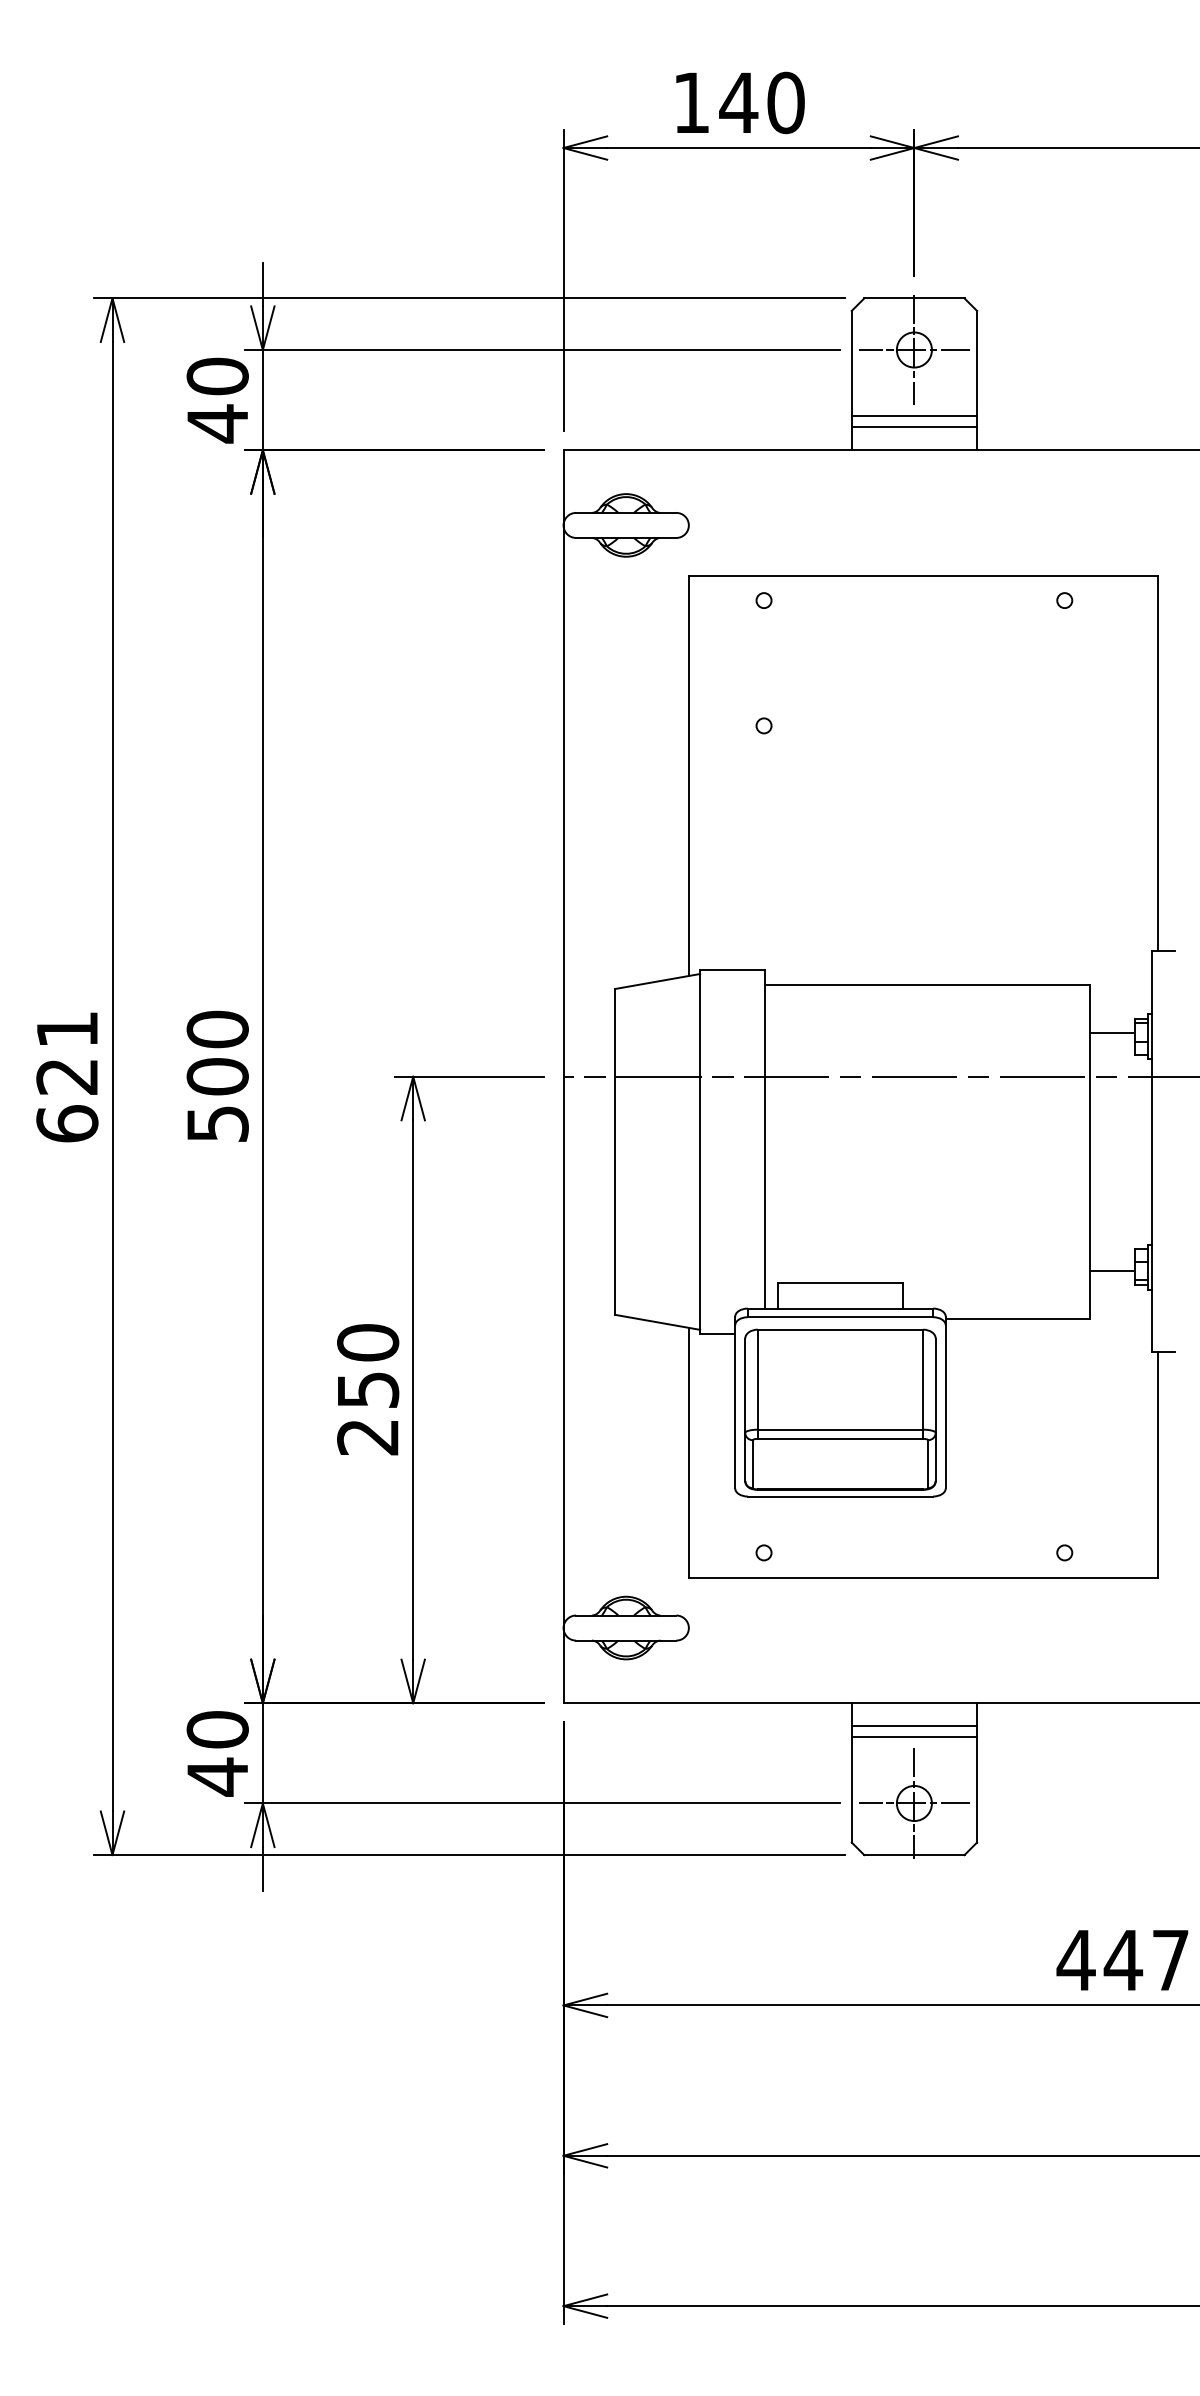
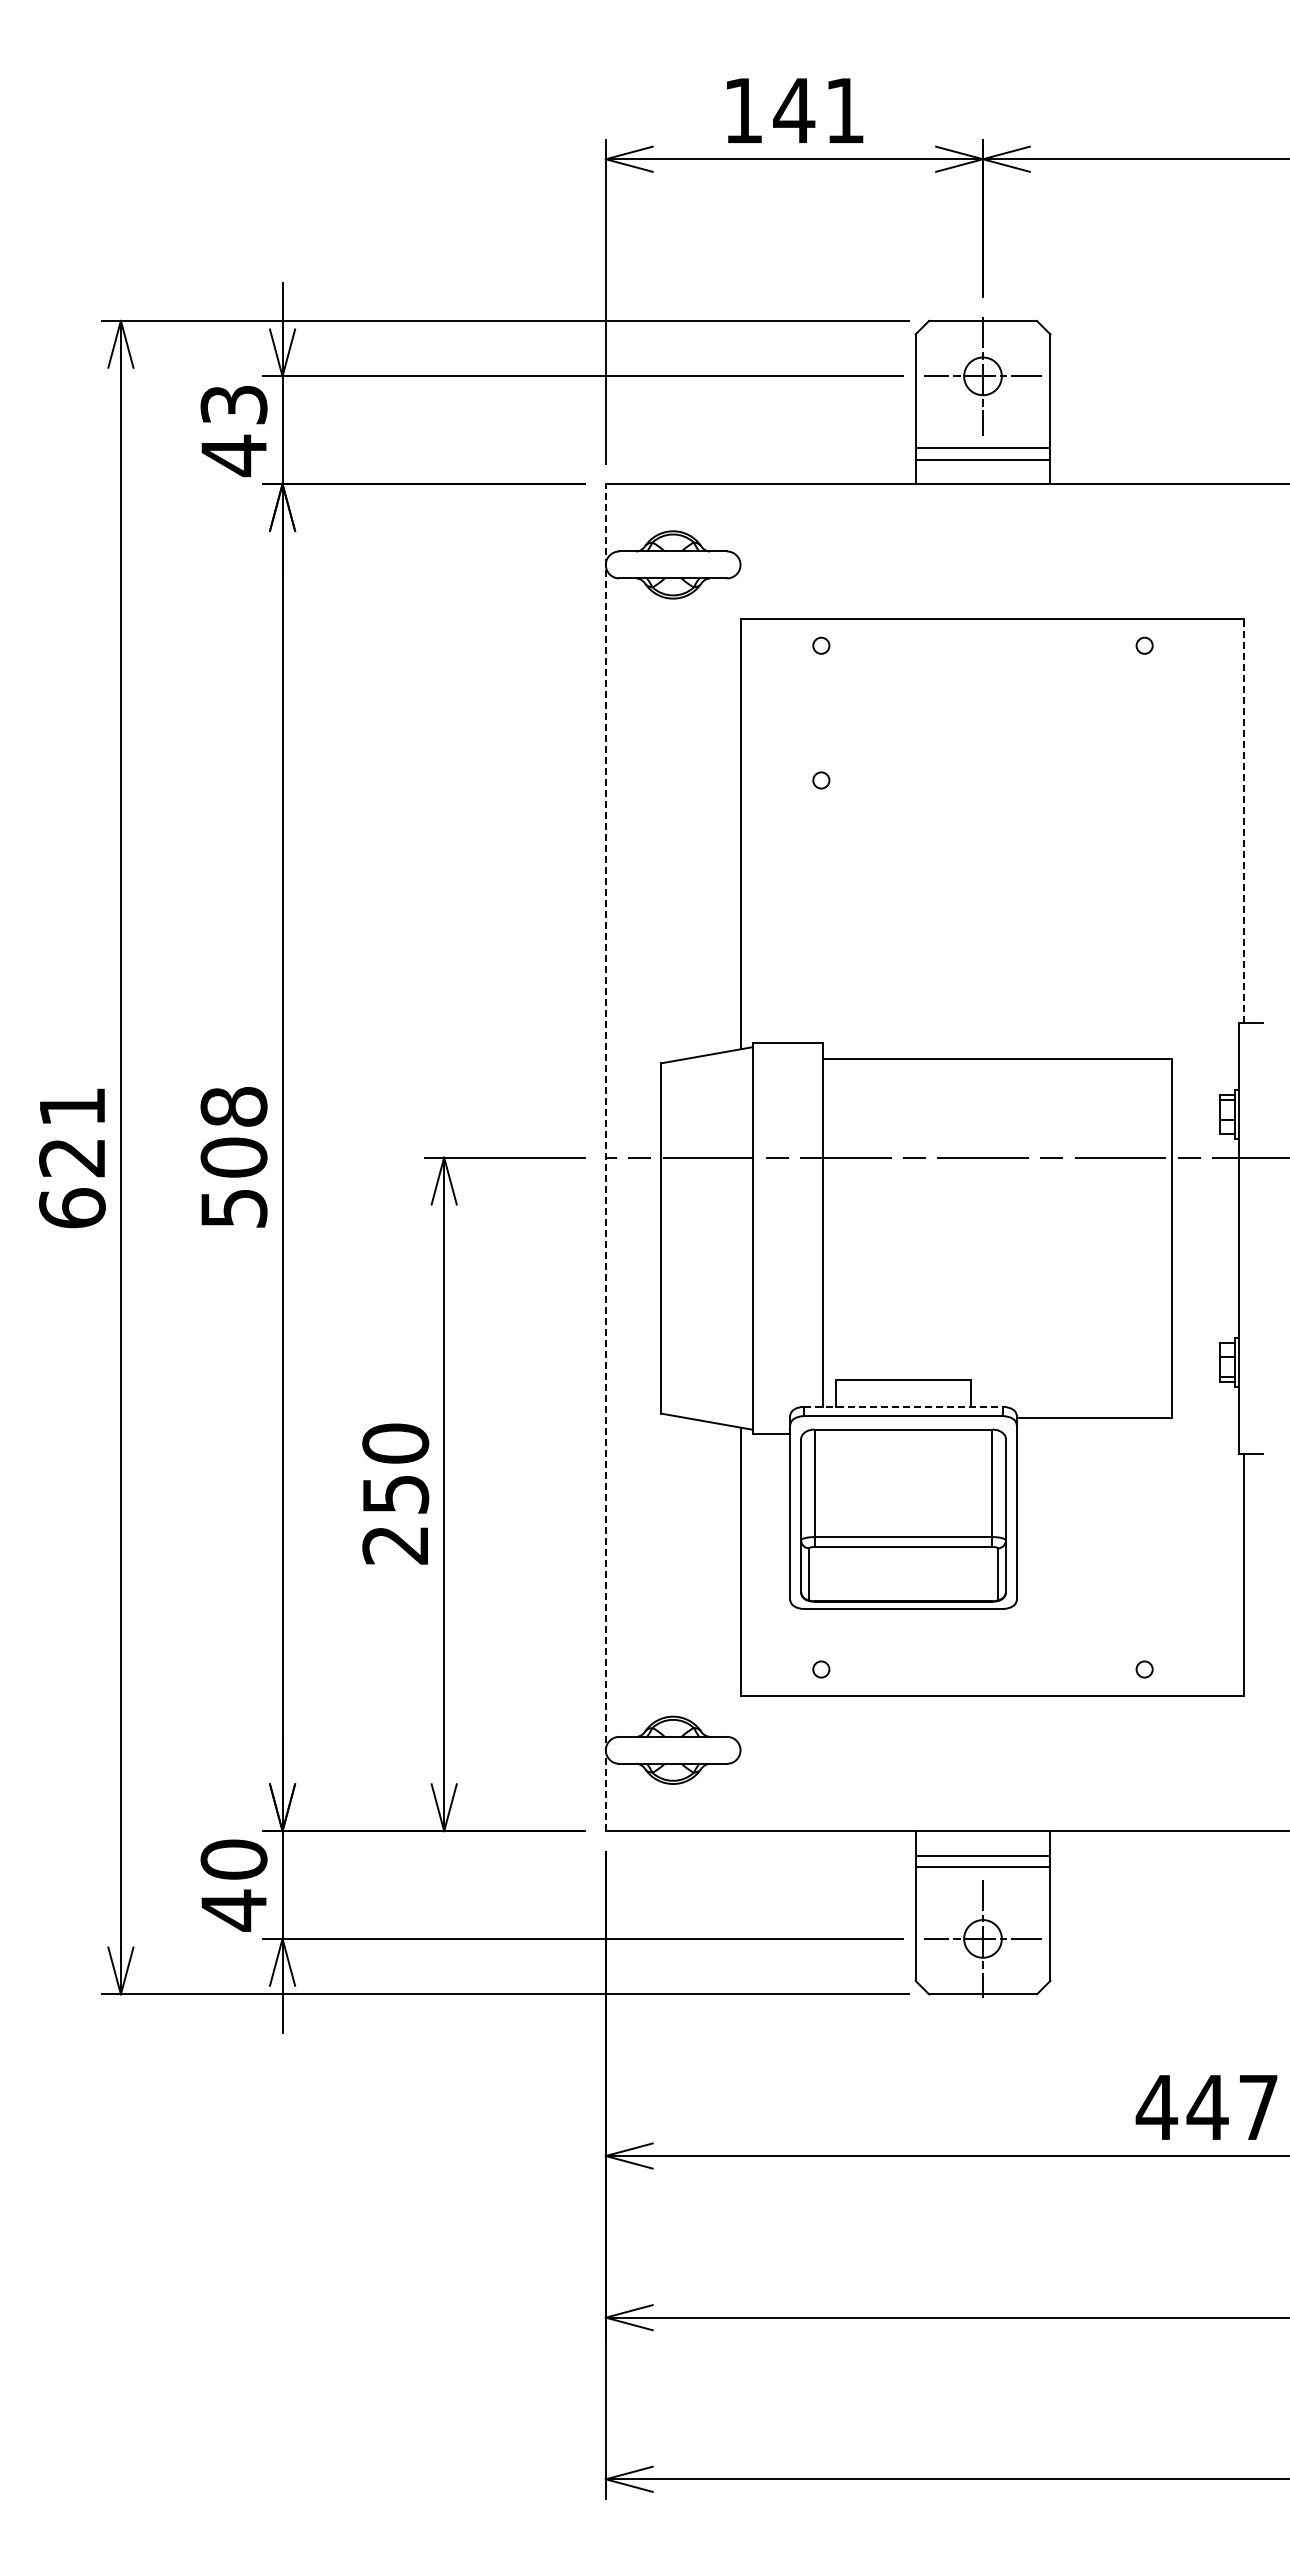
text: (786, 102) -> (845, 110), 140 -> 141
text: (217, 376) -> (233, 404), 40 -> 43
line: (1157, 763) -> (1244, 820), solid -> dashed
text: (217, 1029) -> (233, 1106), 500 -> 508
line: (1112, 1032) -> (1195, 1110), removed
line: (563, 1076) -> (605, 1157), solid -> dashed
line: (1112, 1271) -> (1195, 1366), removed
line: (840, 1308) -> (903, 1406), solid -> dashed

